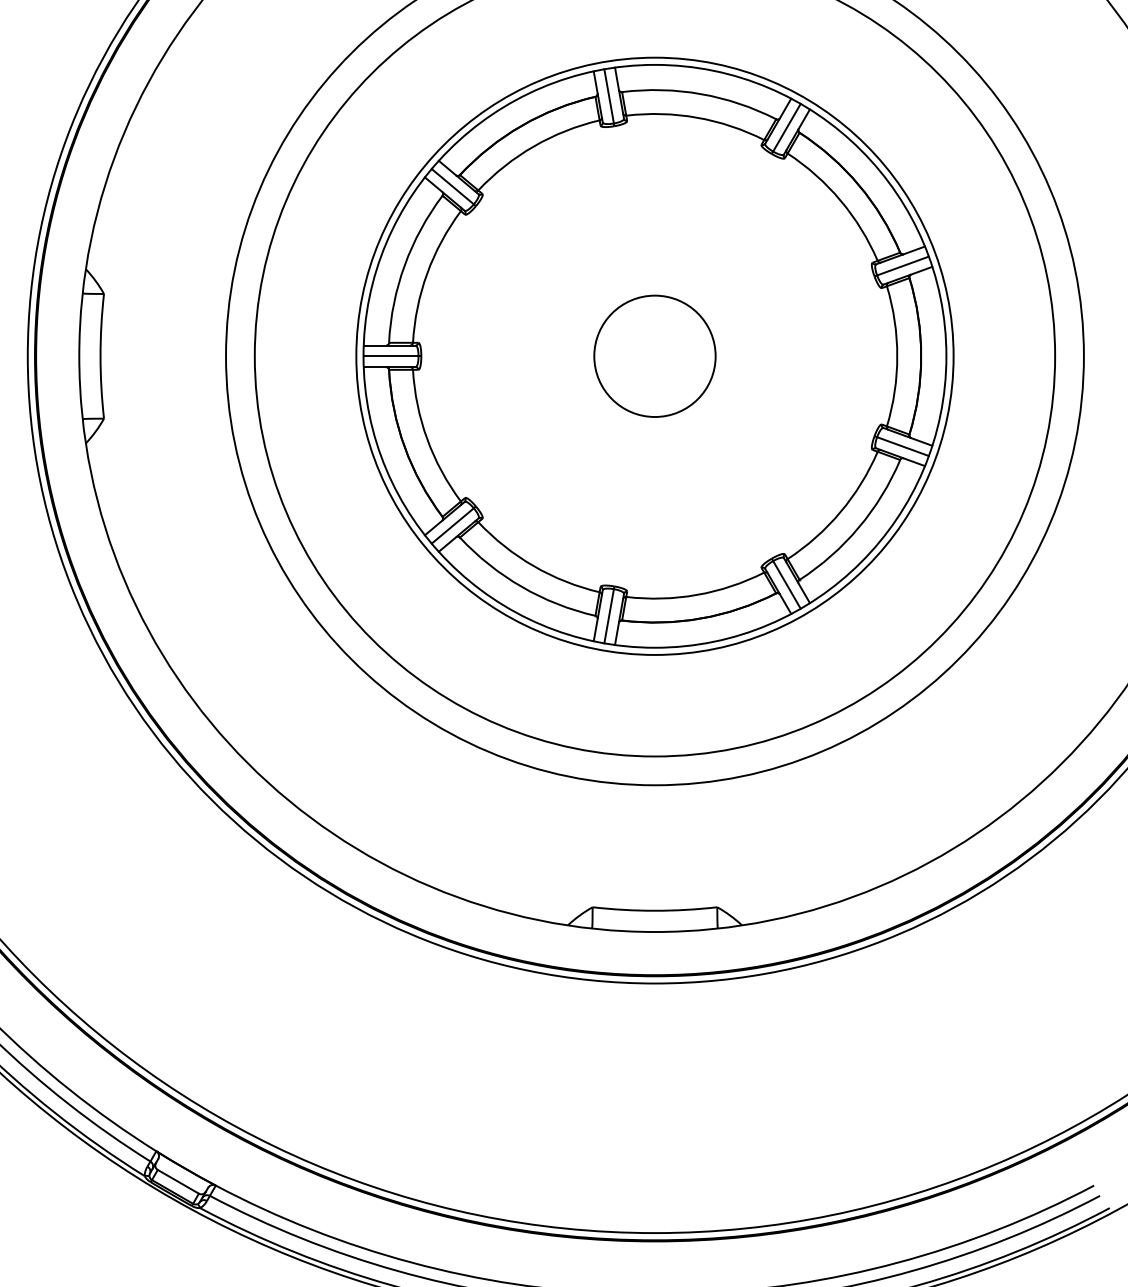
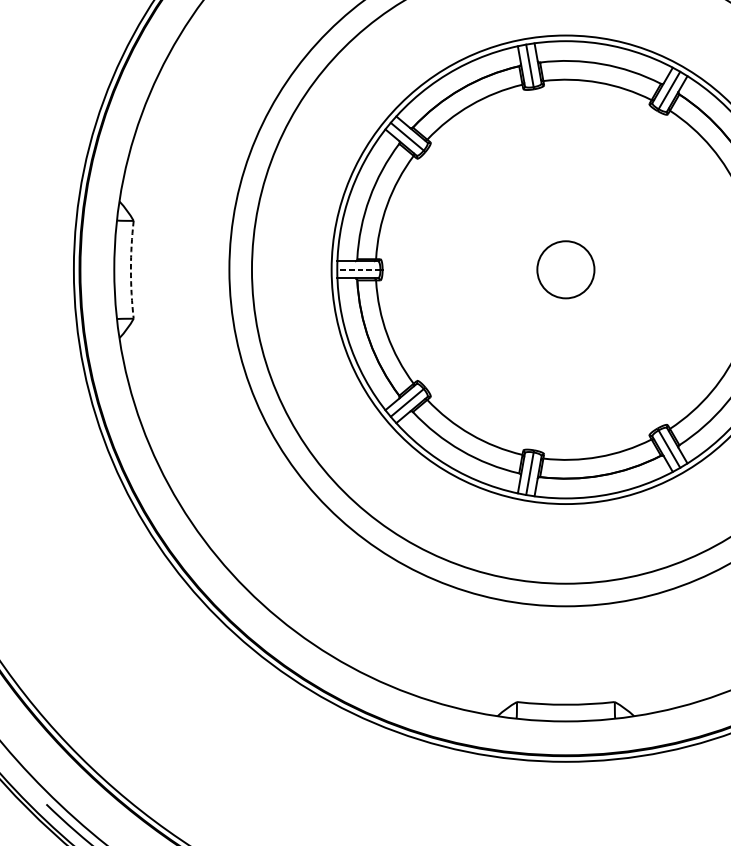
arc: (100, 356) -> (130, 269), solid -> dashed
line: (390, 356) -> (358, 269), solid -> dashed
circle: (654, 356) -> (565, 269), size x0.6

